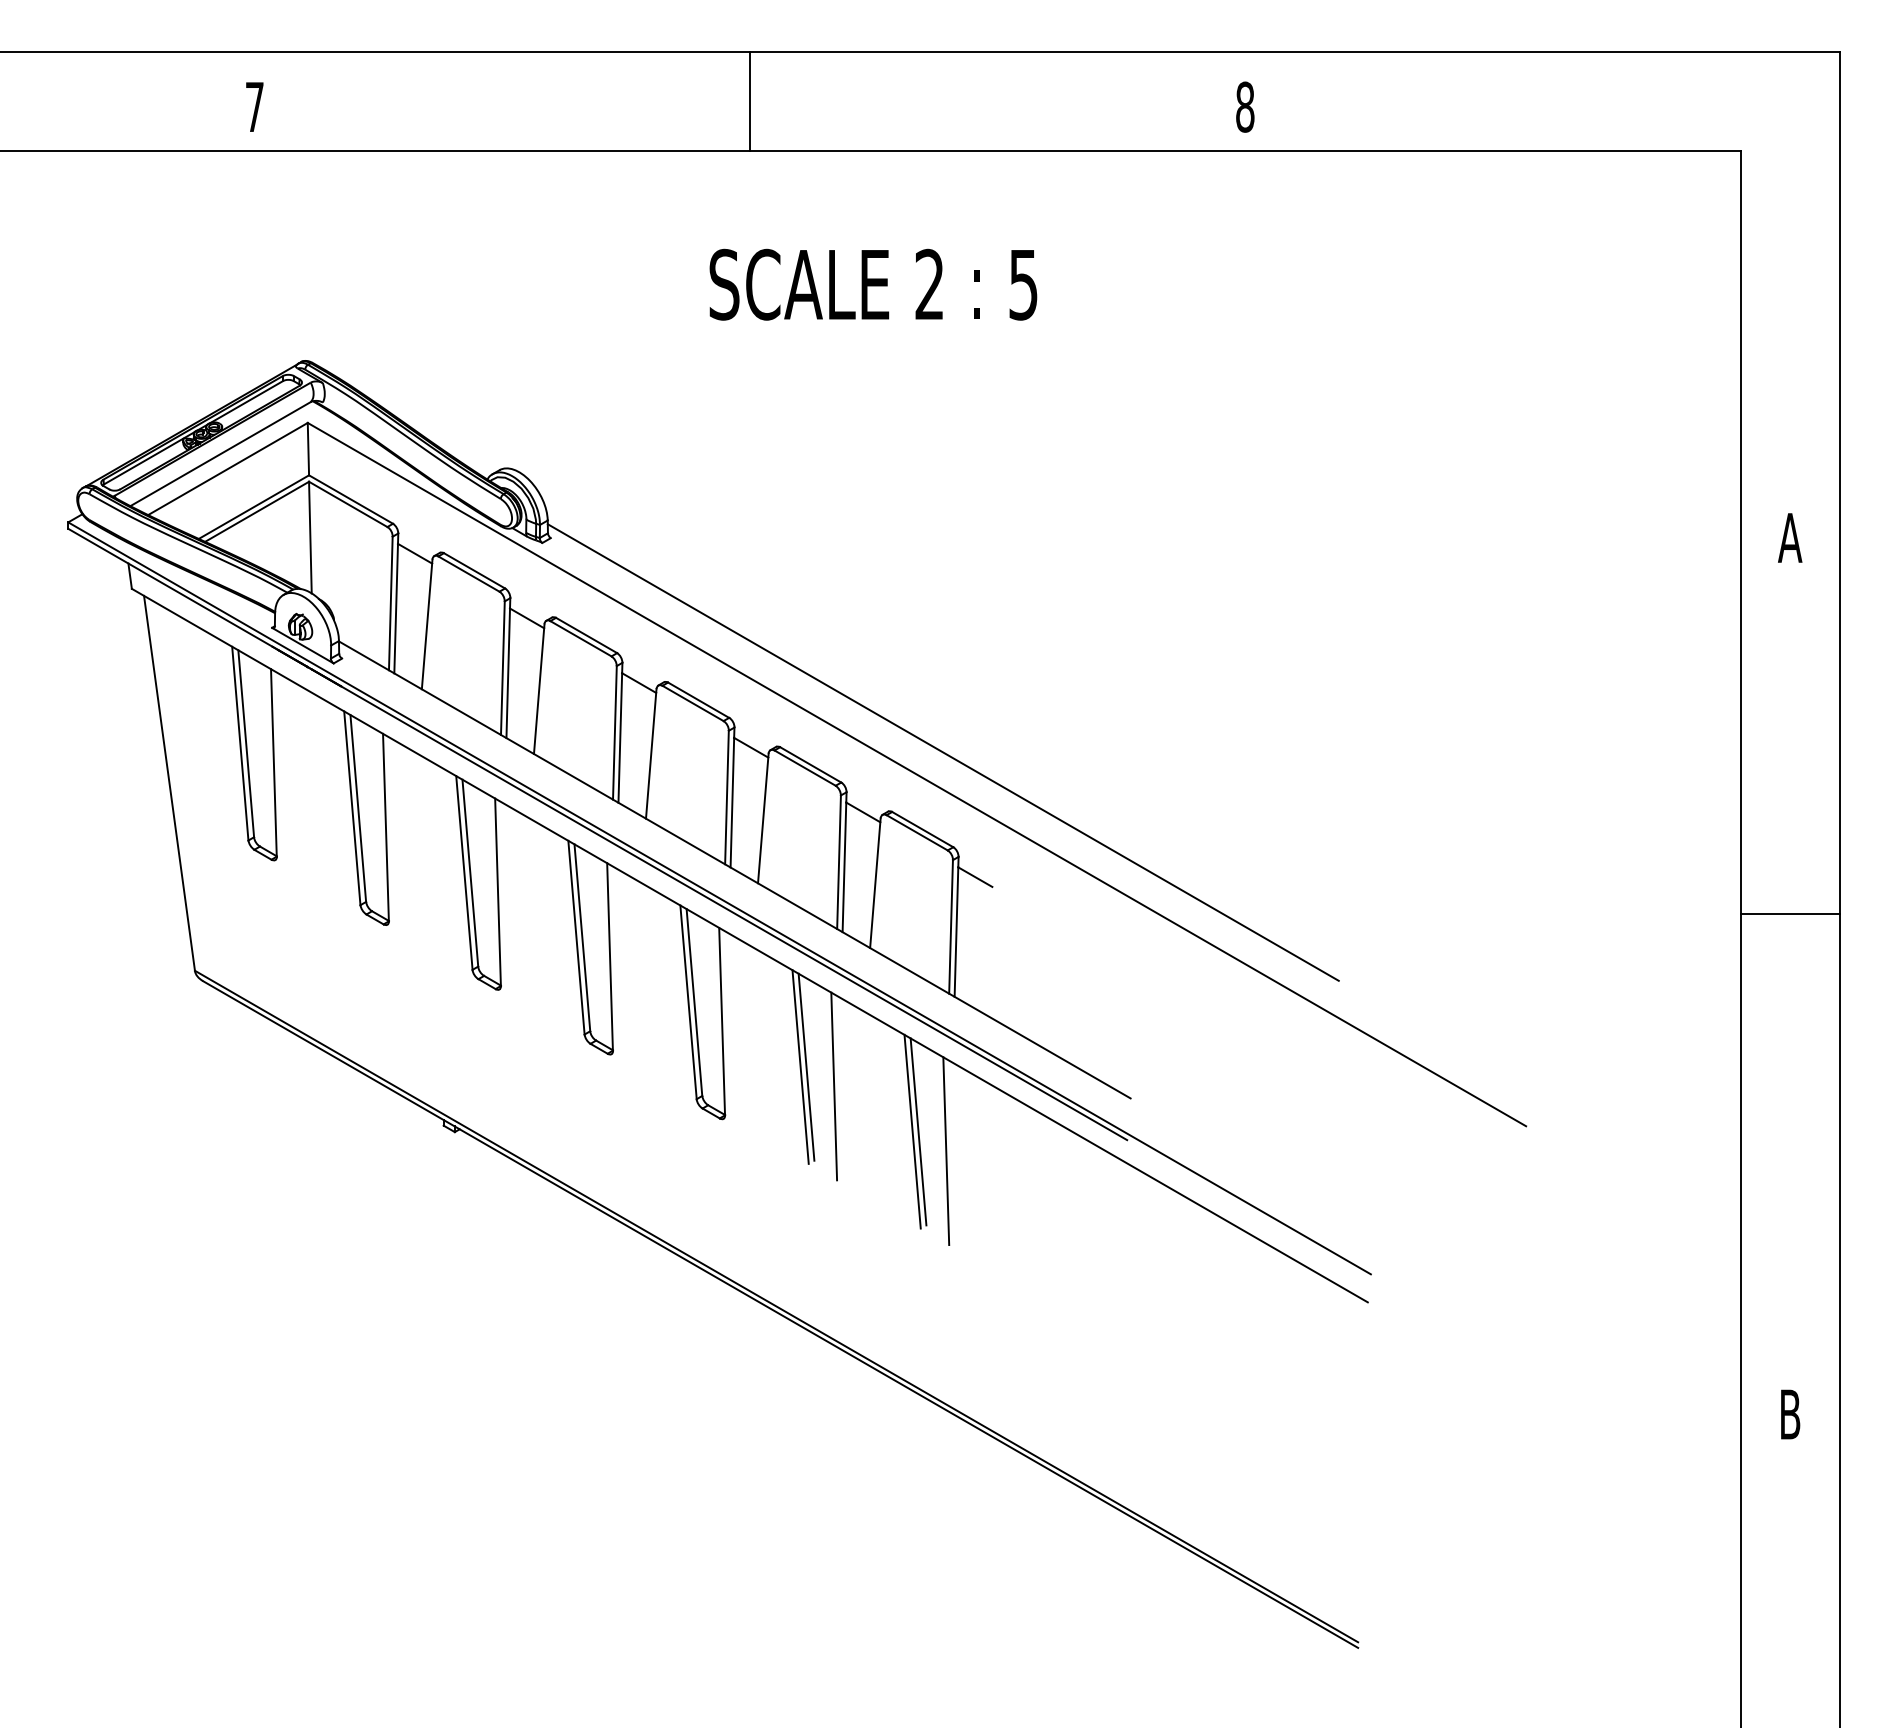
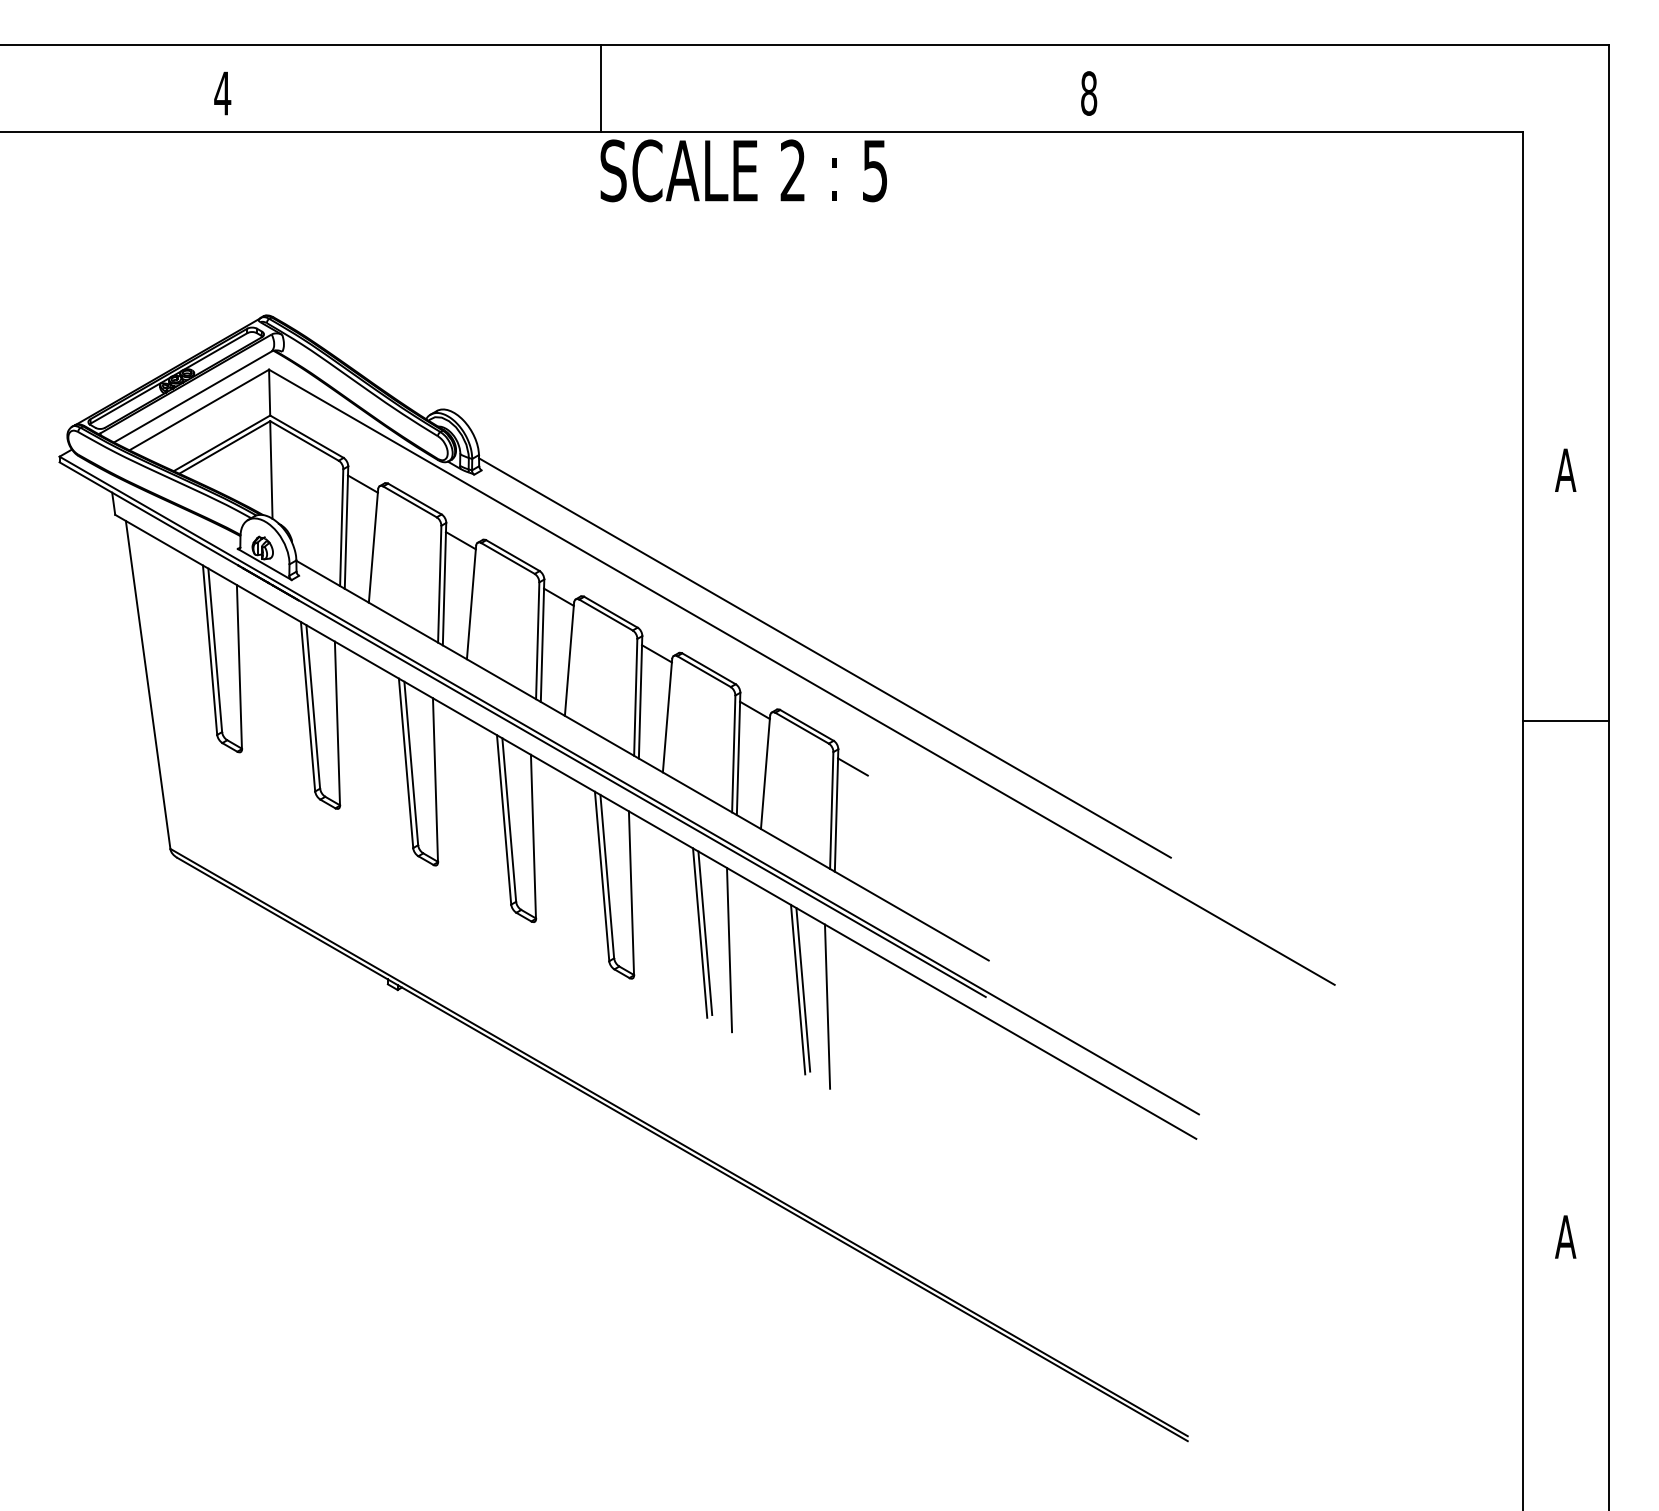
line: (750, 101) -> (601, 88), moved
text: (254, 107) -> (222, 93), 7 -> 4
text: (873, 284) -> (743, 170), moved
line: (1789, 914) -> (1565, 721), moved
text: (1789, 1413) -> (1565, 1236), B -> A

